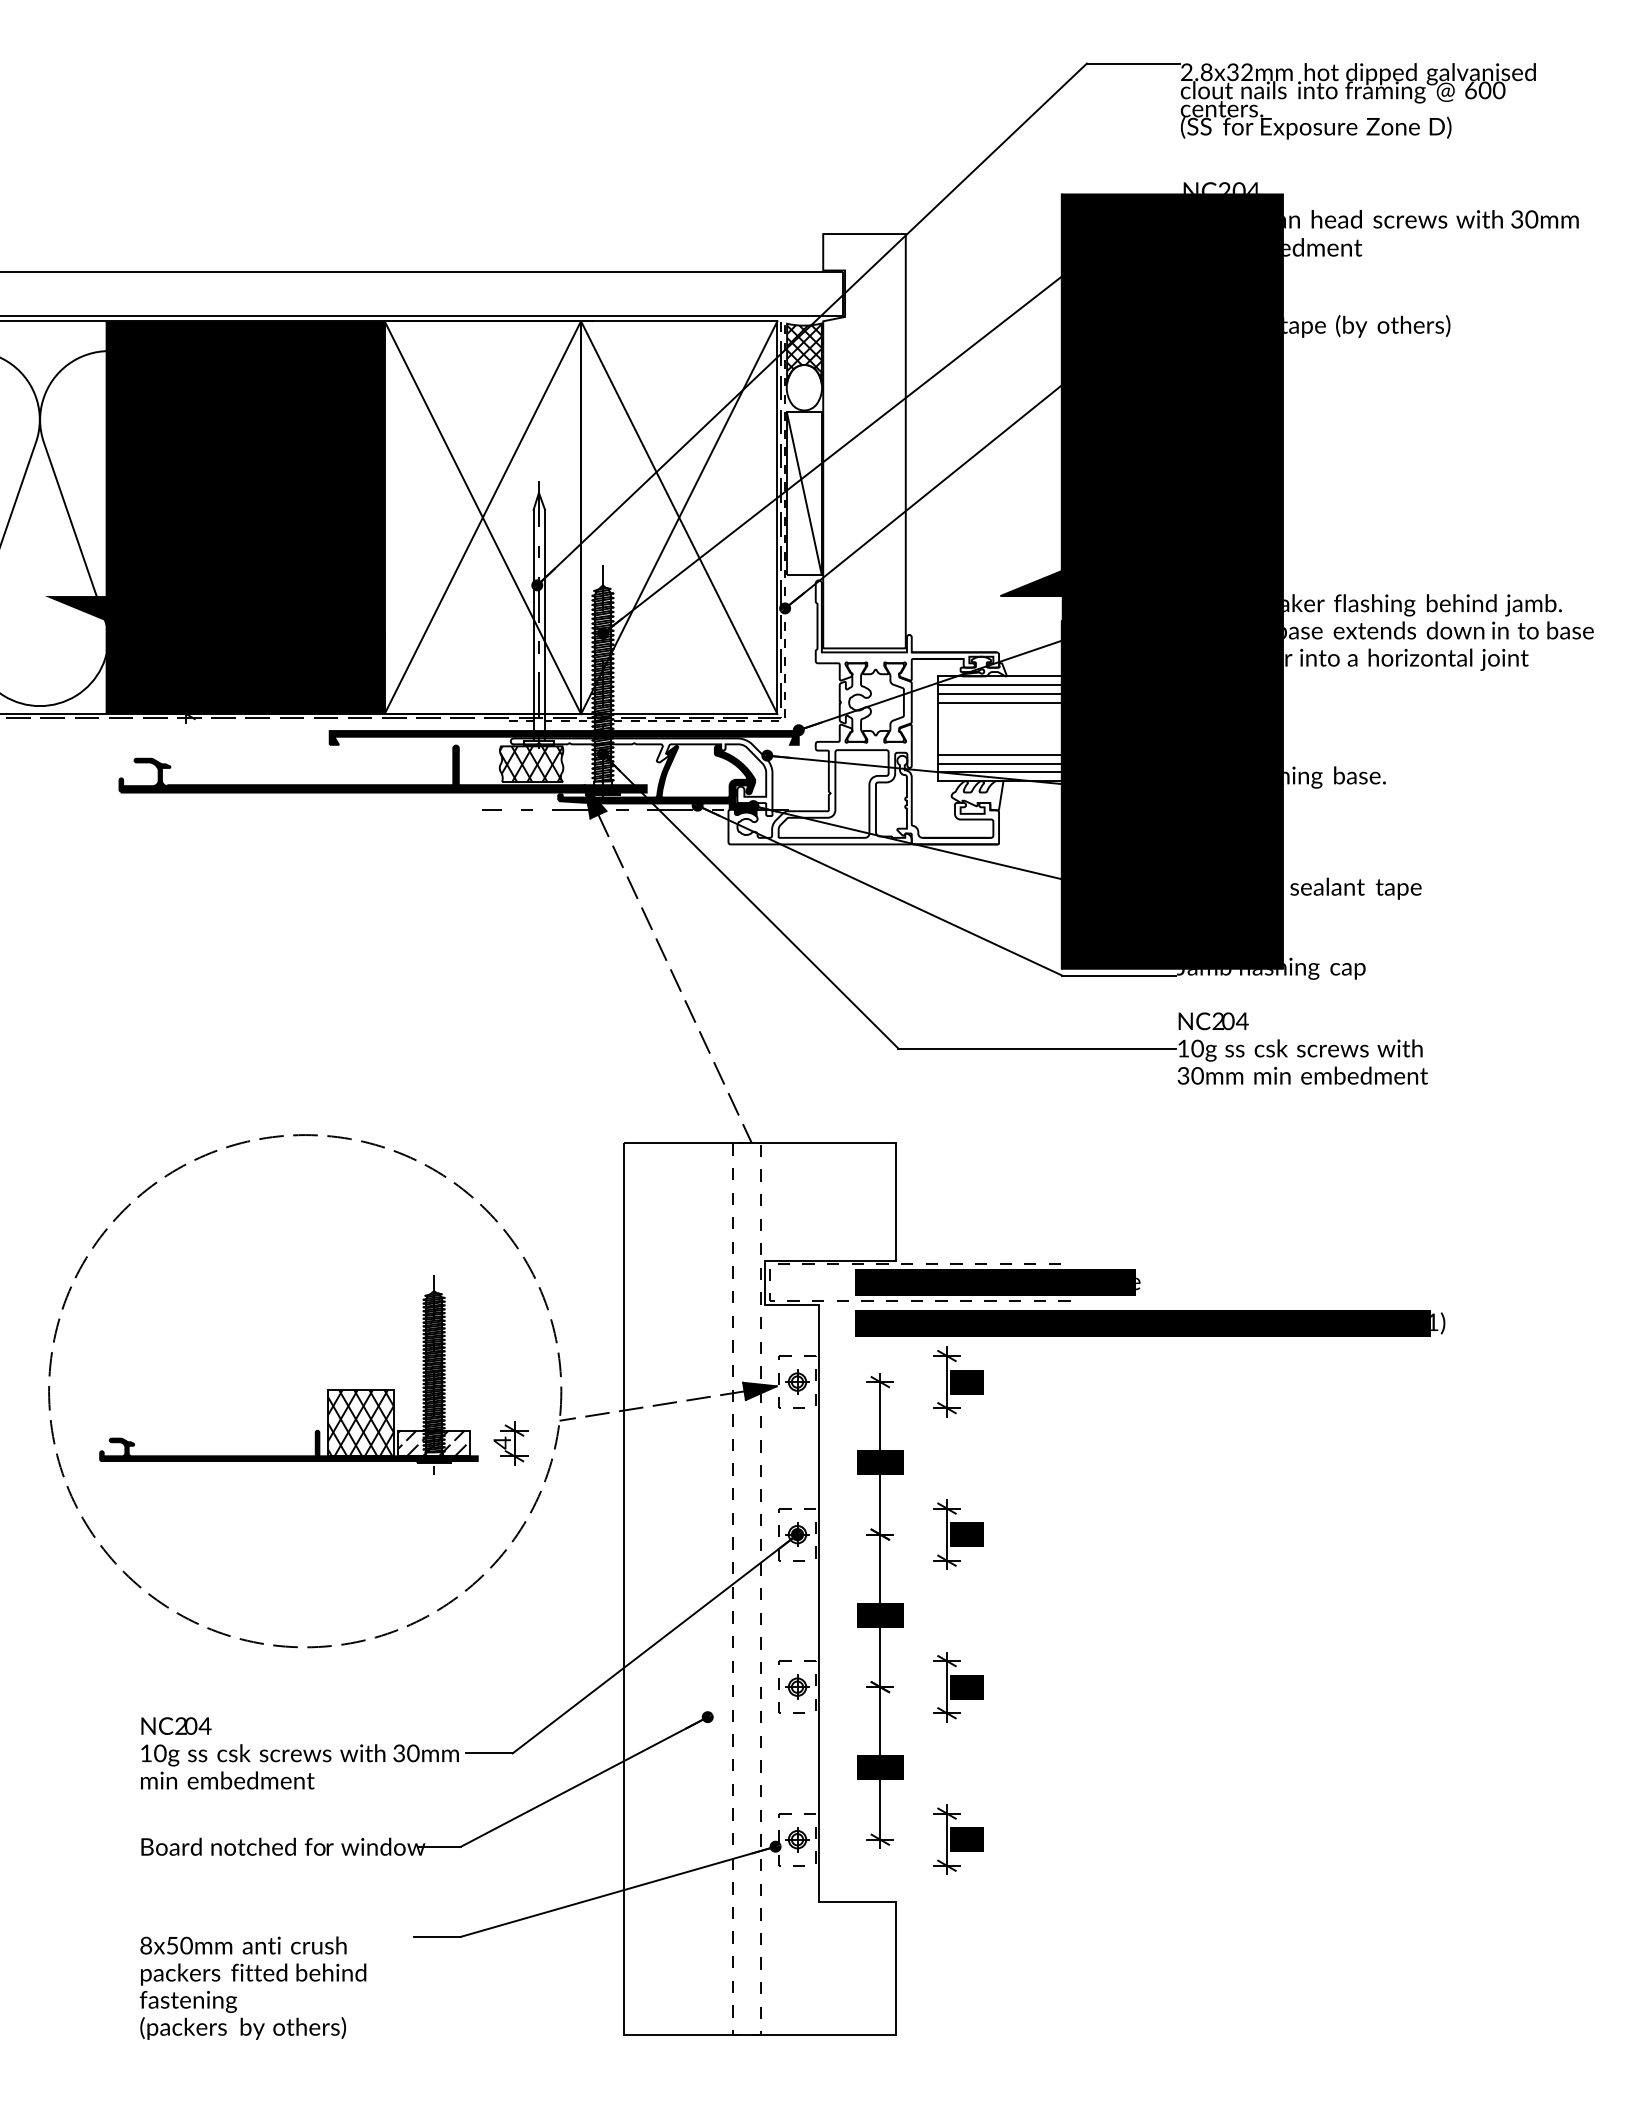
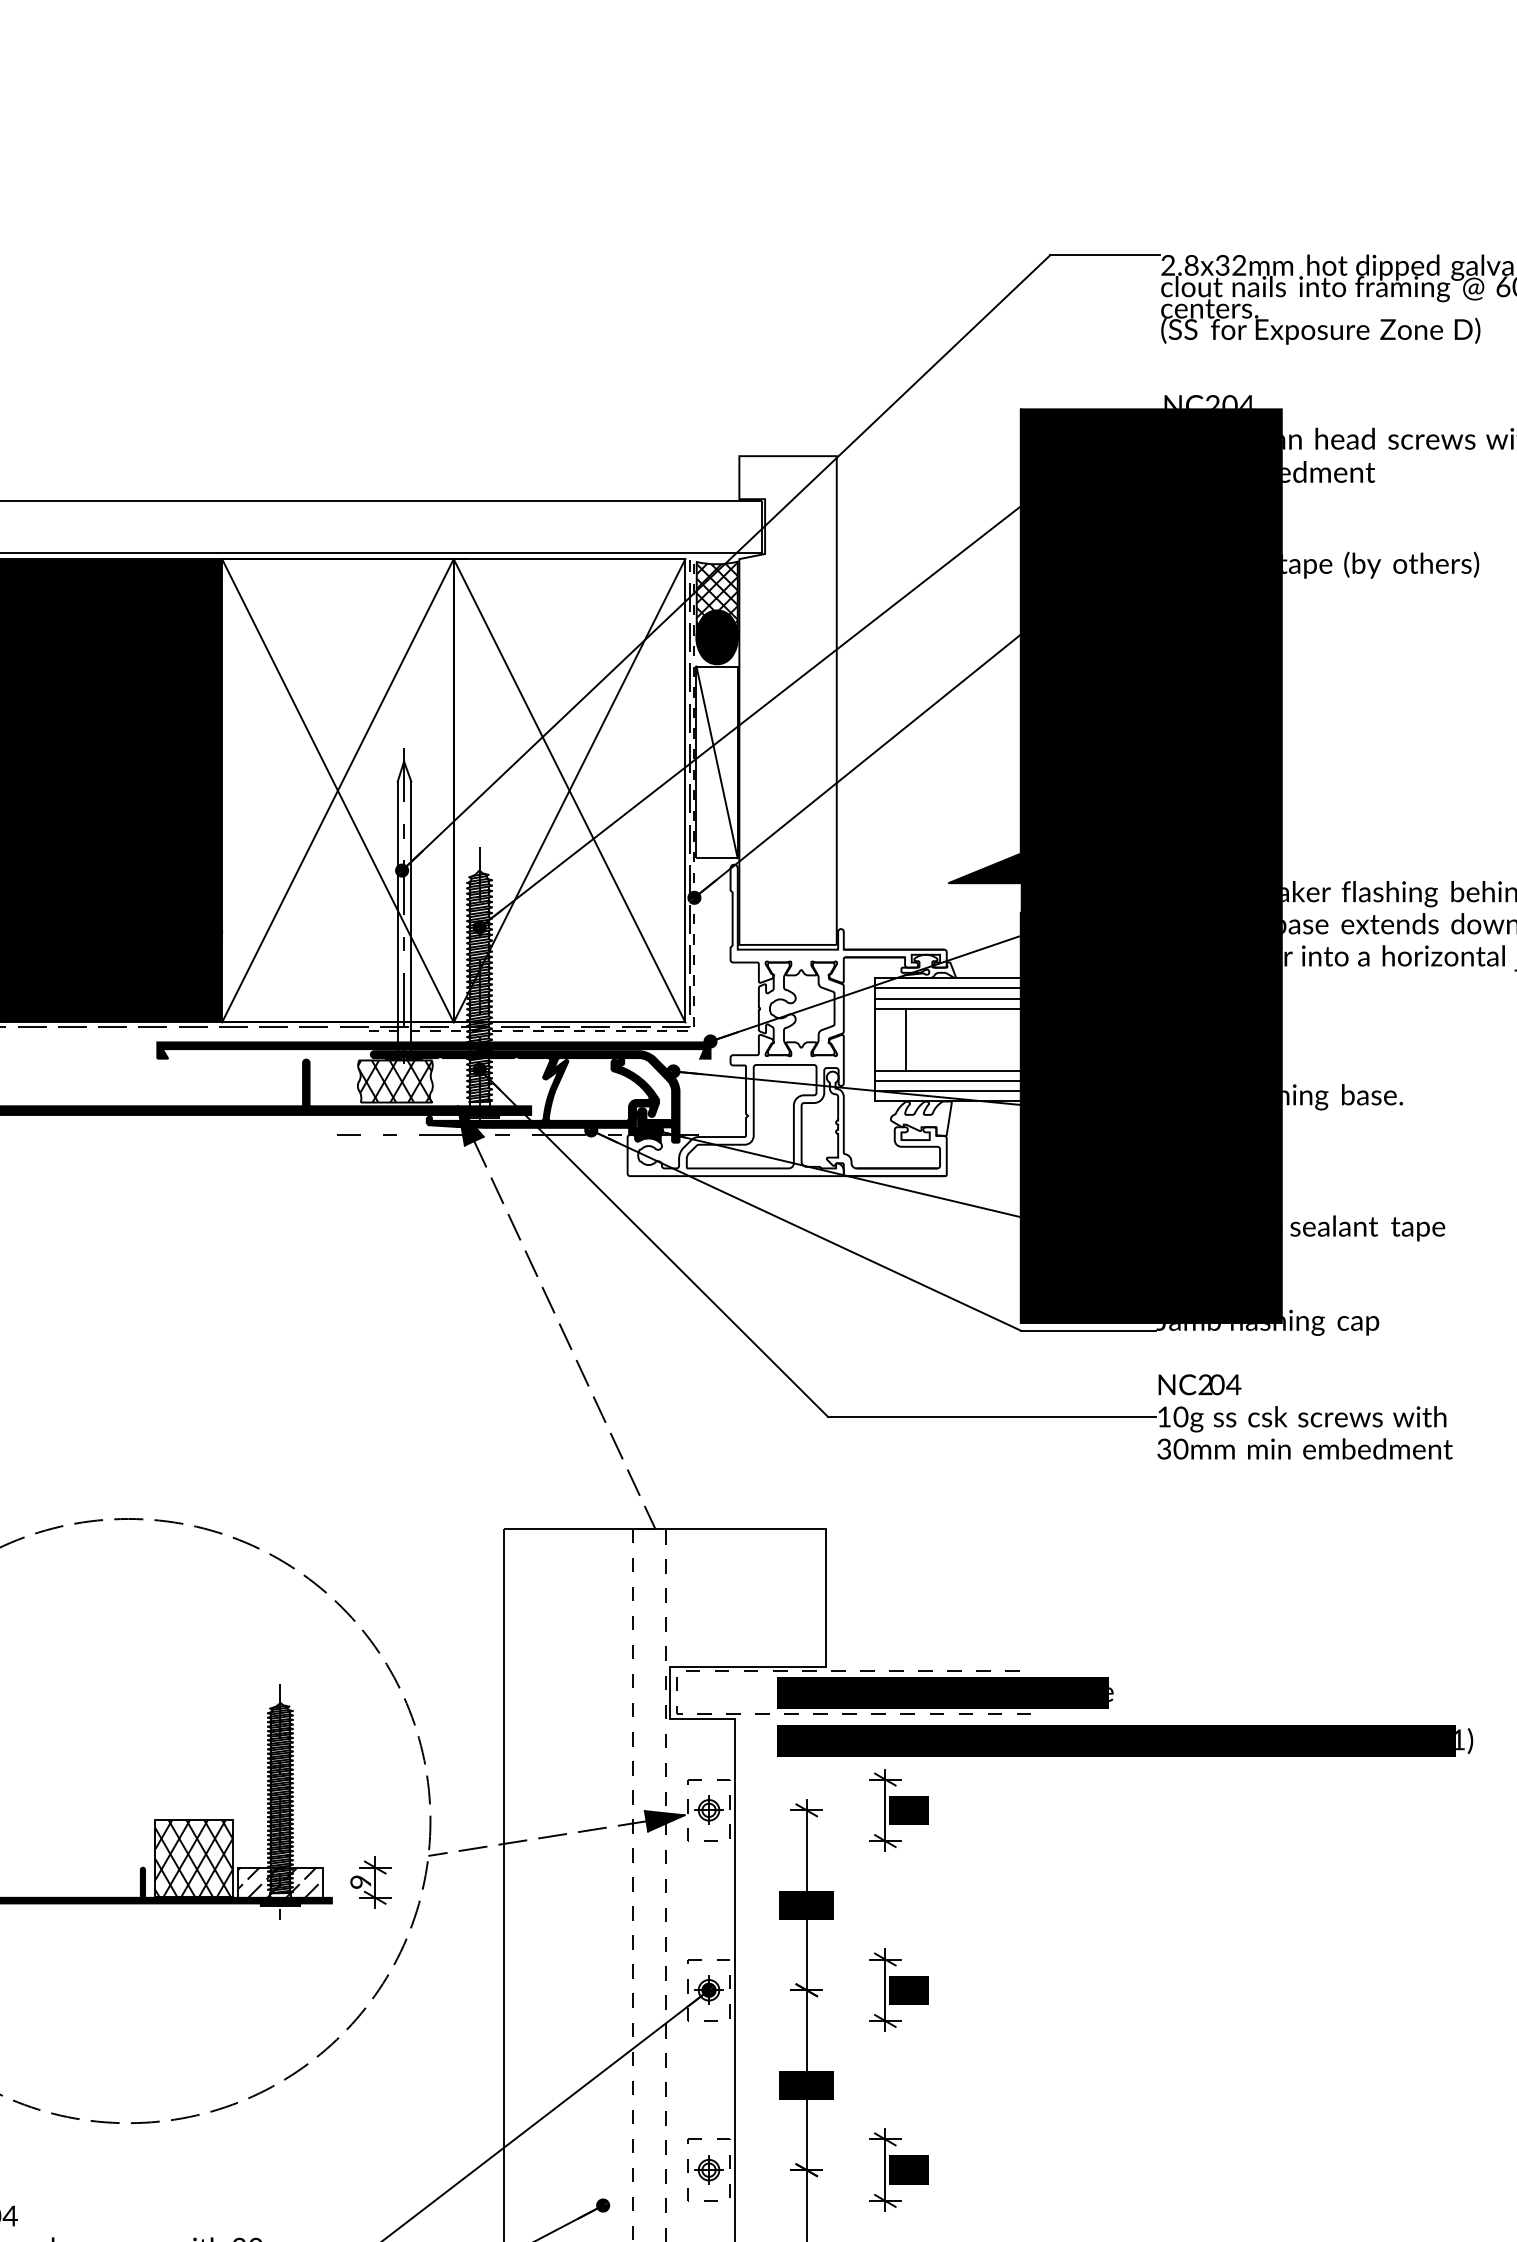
fill: (804, 387) -> (717, 637), added
line: (964, 728) -> (906, 1039), added
fill: (641, 777) -> (525, 1097), added
text: (501, 1442) -> (359, 1881), 4 -> 9

